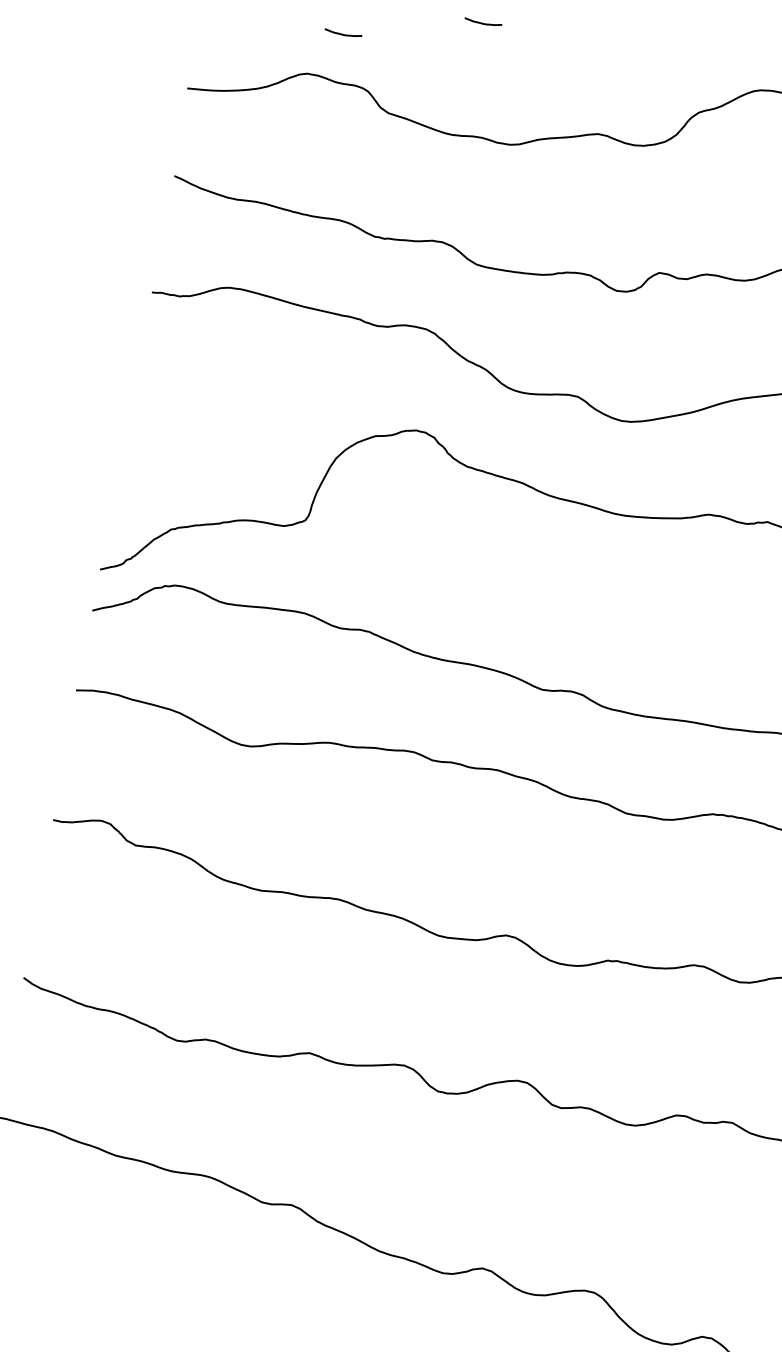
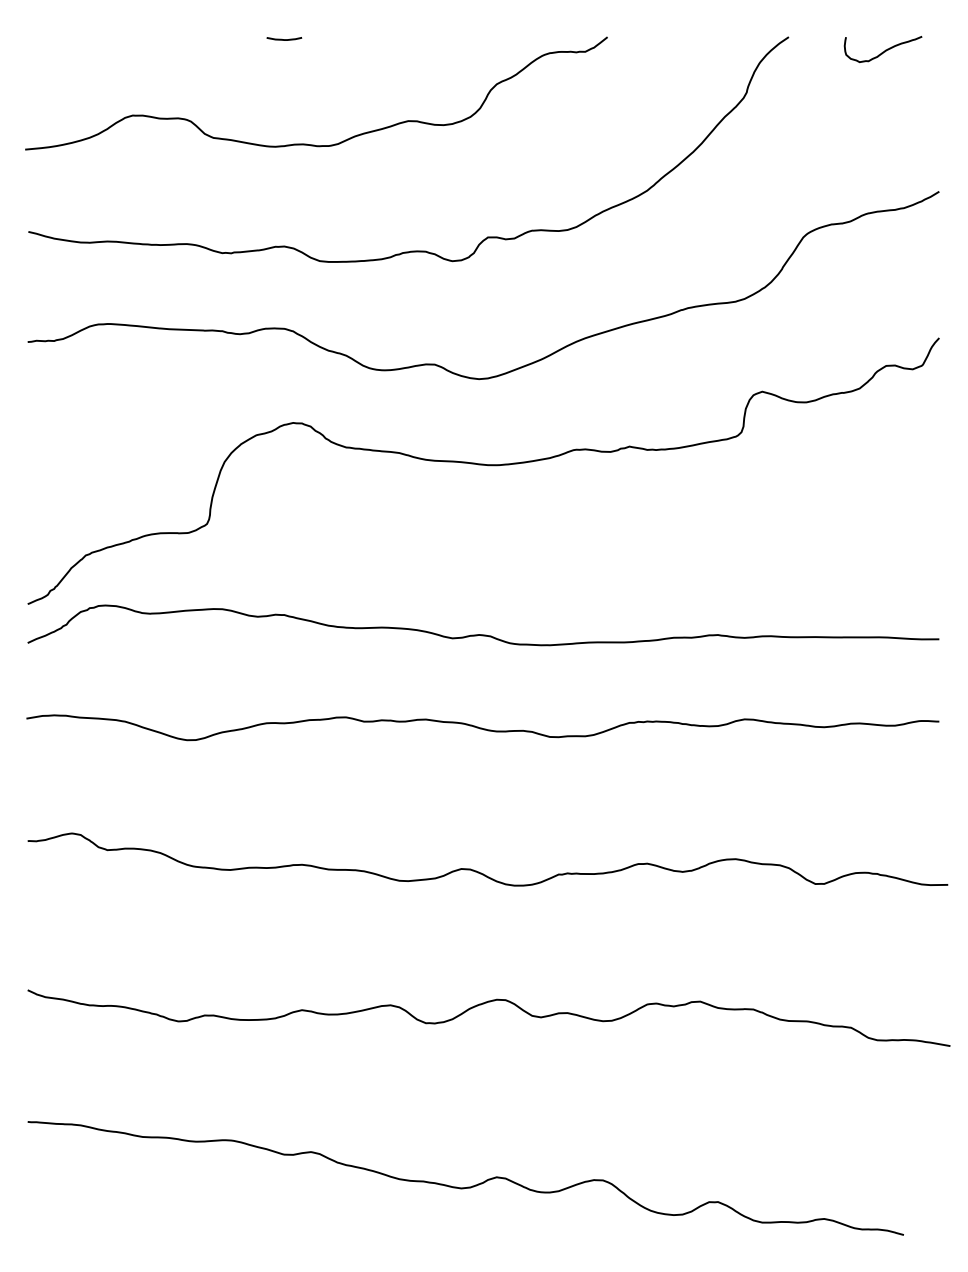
line: (343, 34) -> (158, 73), removed

